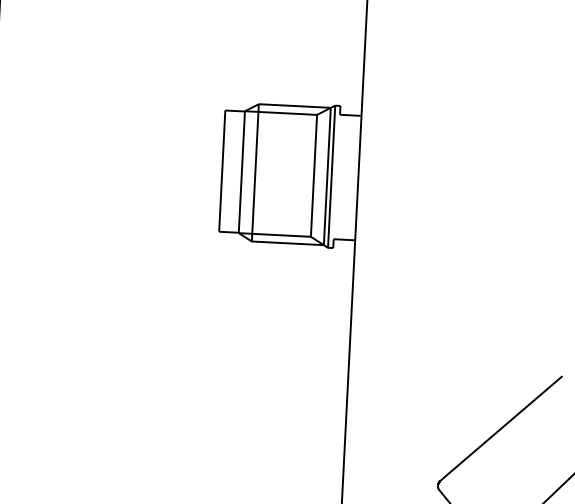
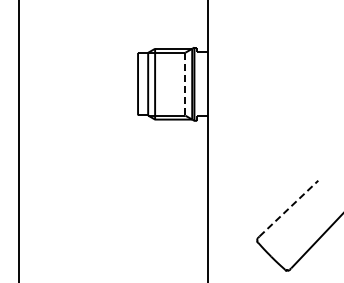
line: (314, 176) -> (185, 84), solid -> dashed
line: (503, 425) -> (289, 207), solid -> dashed

